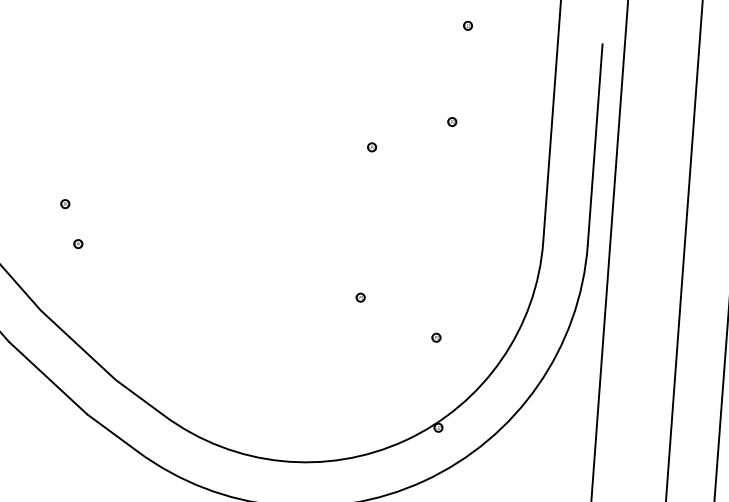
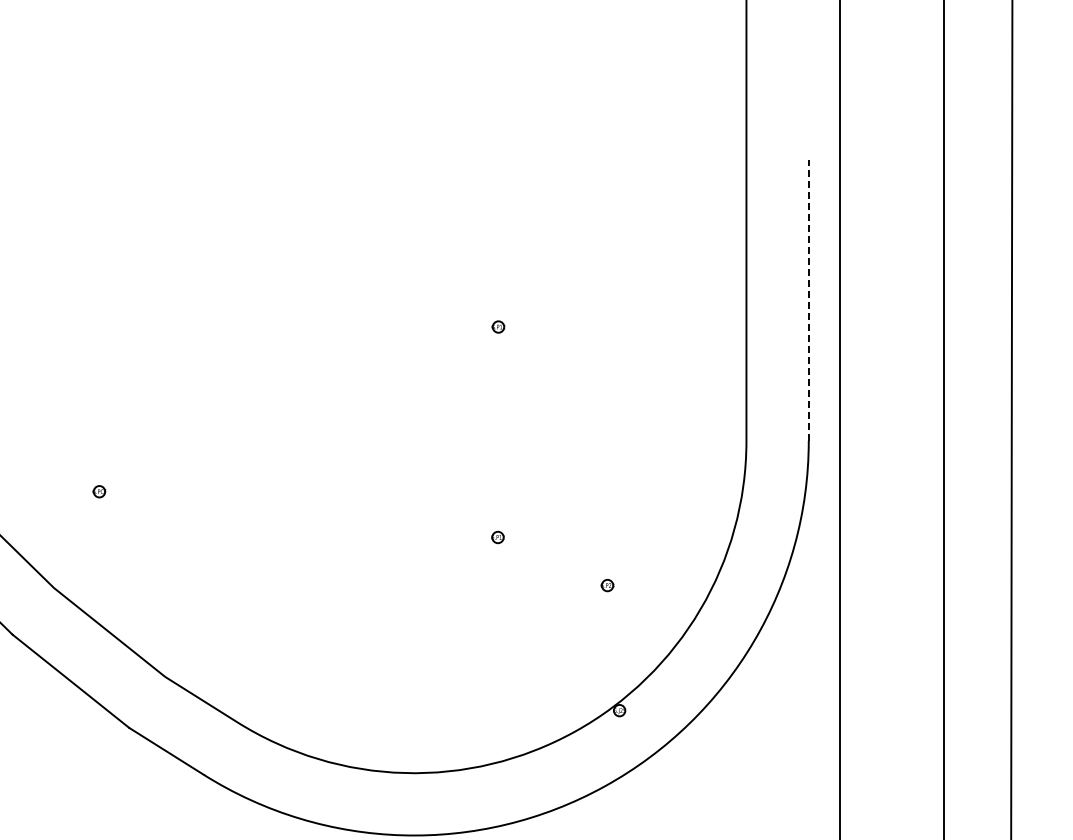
part: (467, 25) -> (619, 147), removed
part: (452, 121) -> (607, 283), removed
line: (595, 143) -> (808, 299), solid -> dashed
part: (65, 203) -> (77, 436), removed

